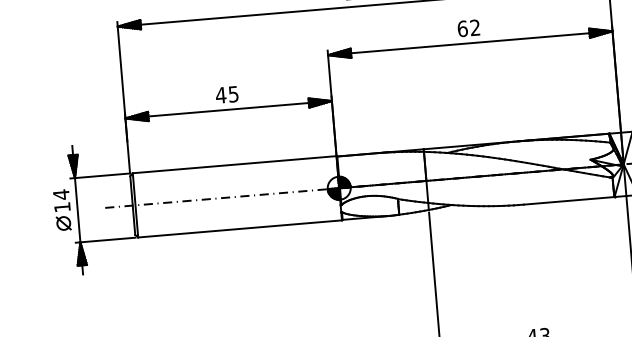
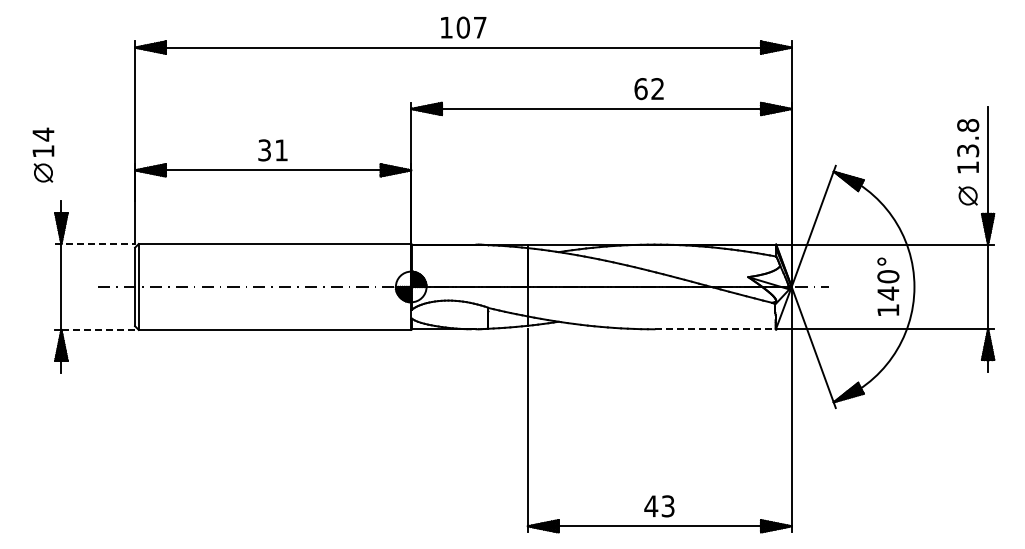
text: (468, 28) -> (648, 89), moved
text: (226, 94) -> (272, 150), 45 -> 31
line: (100, 176) -> (95, 244), solid -> dashed
line: (569, 200) -> (715, 329), solid -> dashed
part: (62, 209) -> (43, 154), moved
line: (108, 239) -> (98, 329), solid -> dashed

